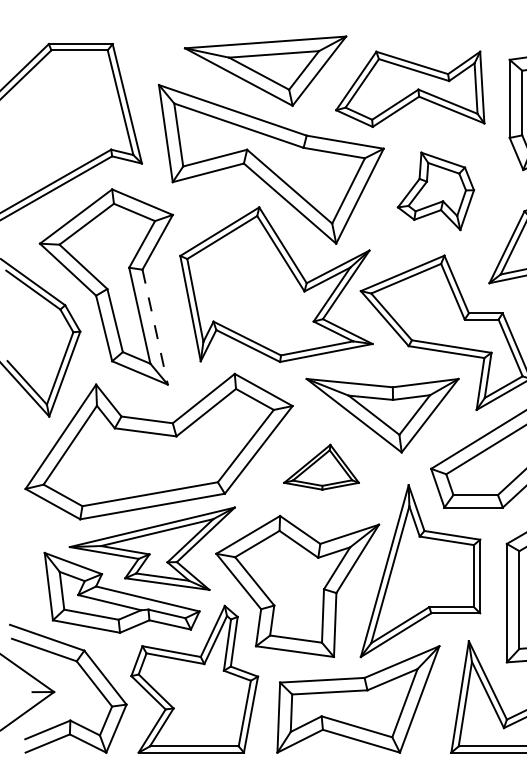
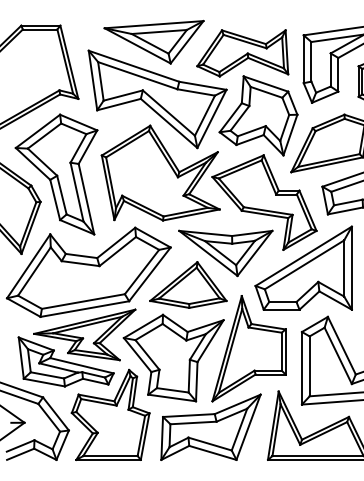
part: (435, 190) -> (258, 115), size x1.67
line: (155, 327) -> (86, 199), dashed -> solid
part: (321, 466) -> (188, 284), size x1.67

